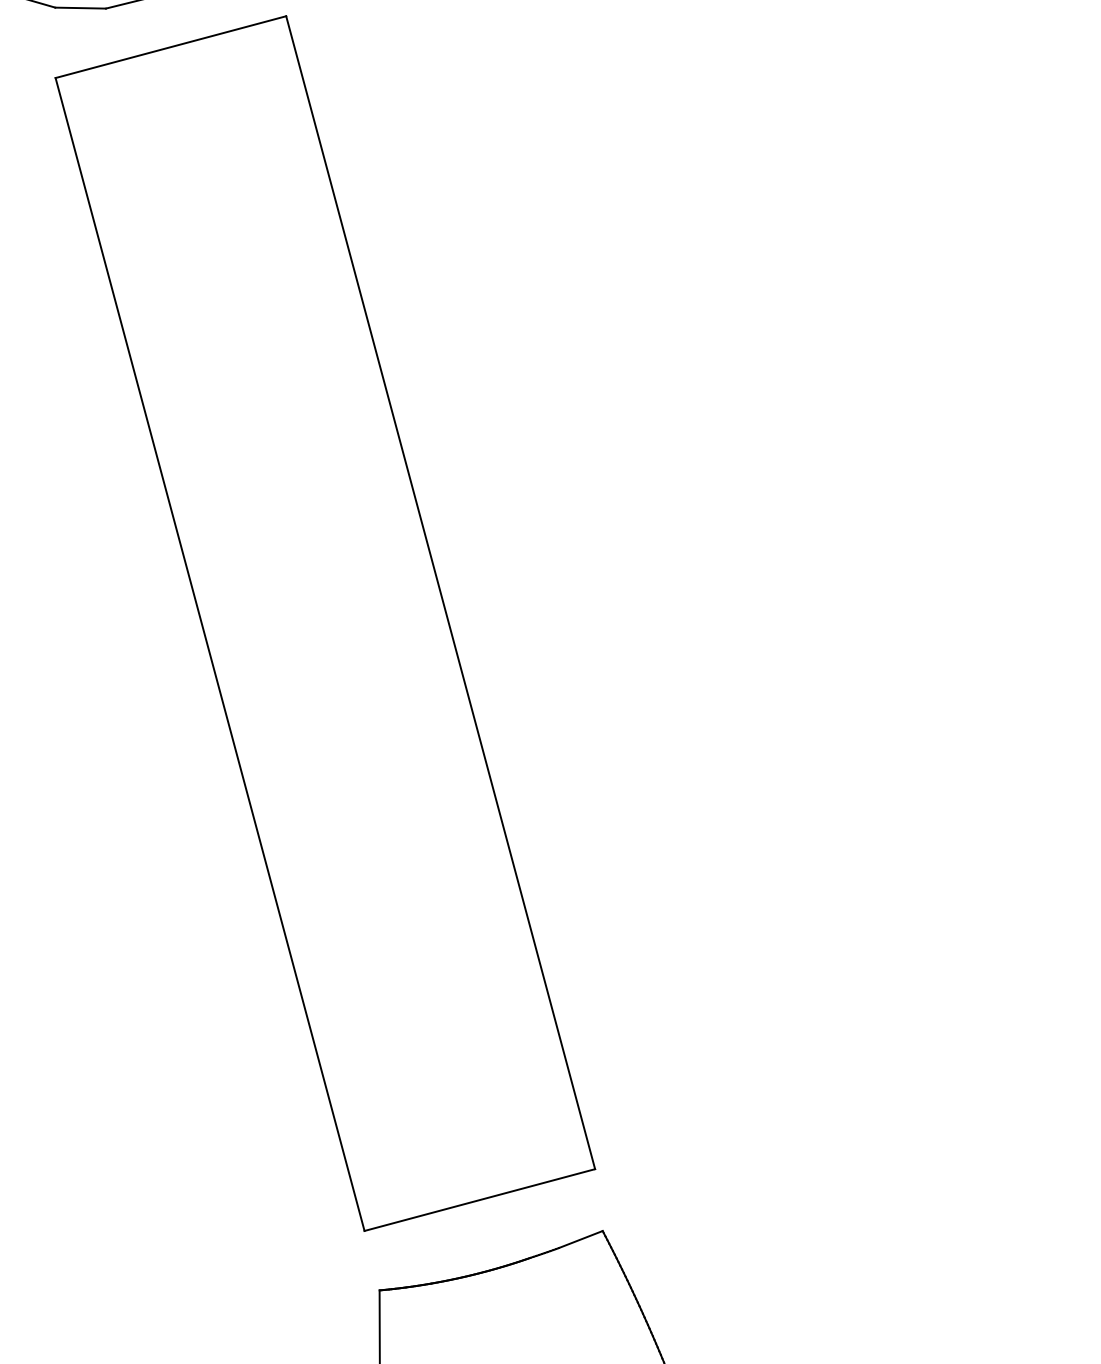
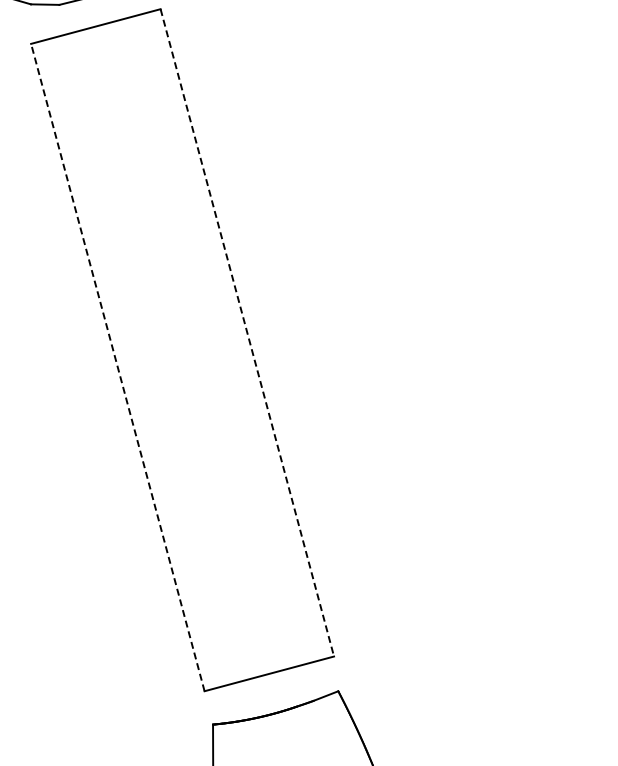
line: (440, 593) -> (247, 333), solid -> dashed
line: (209, 654) -> (117, 367), solid -> dashed

